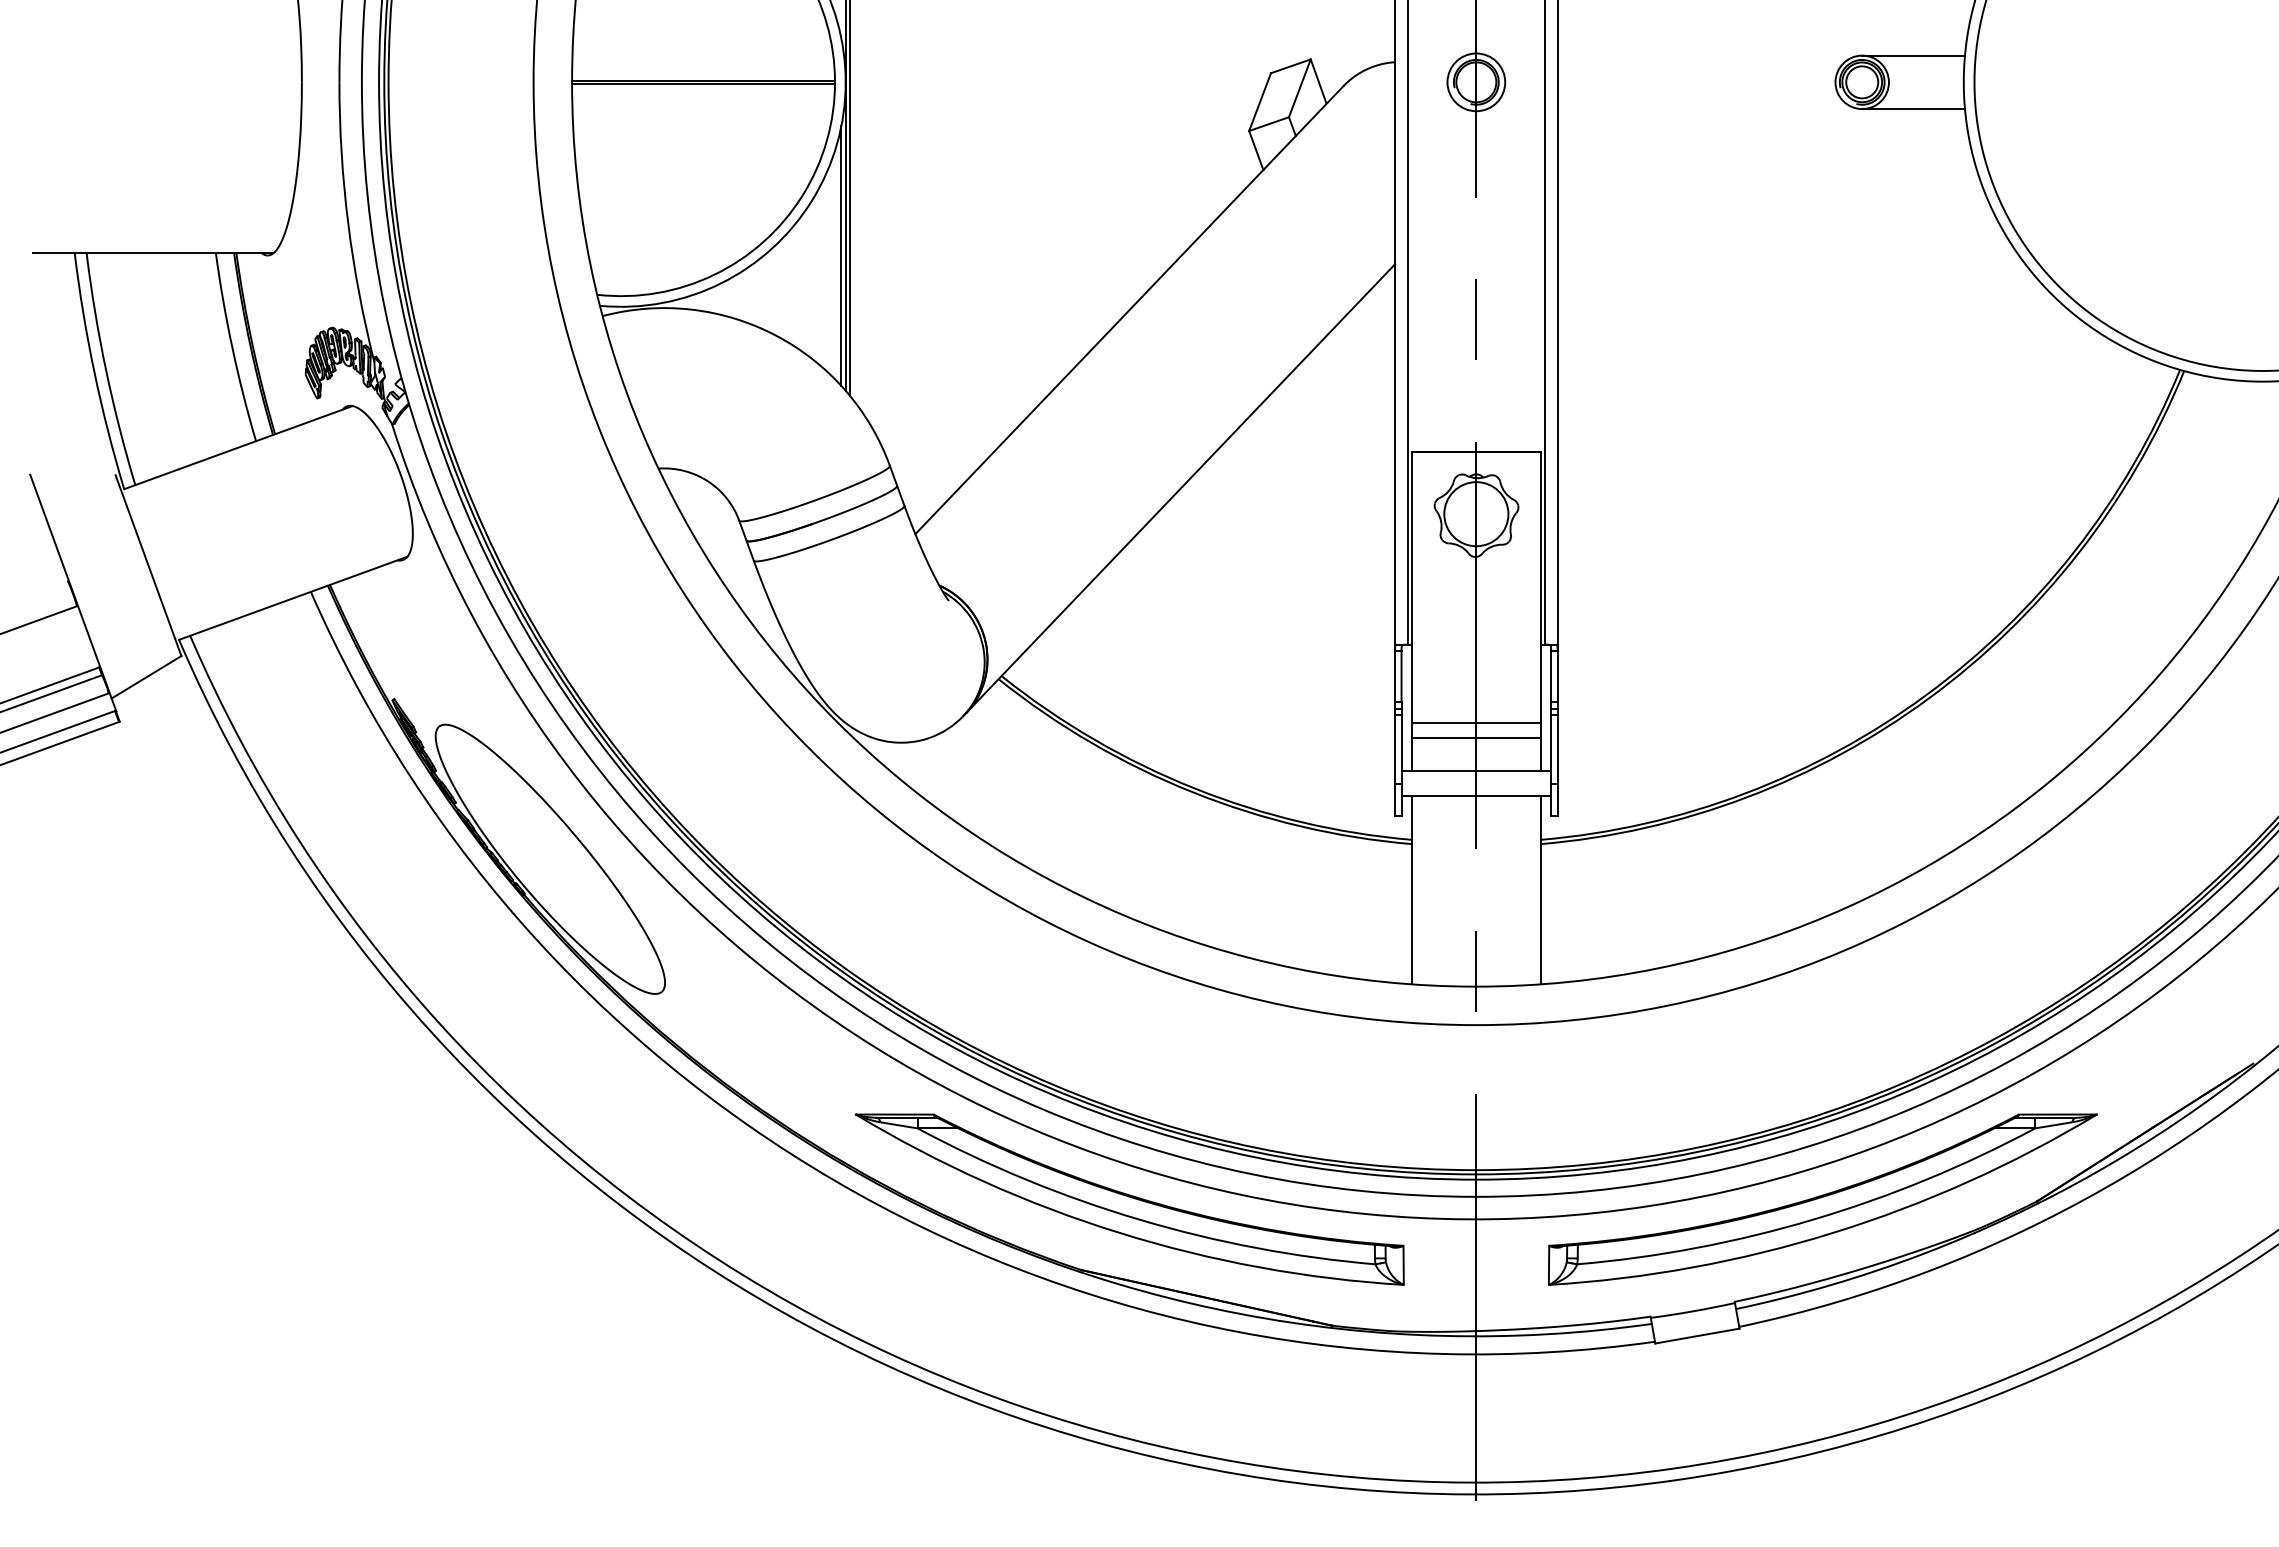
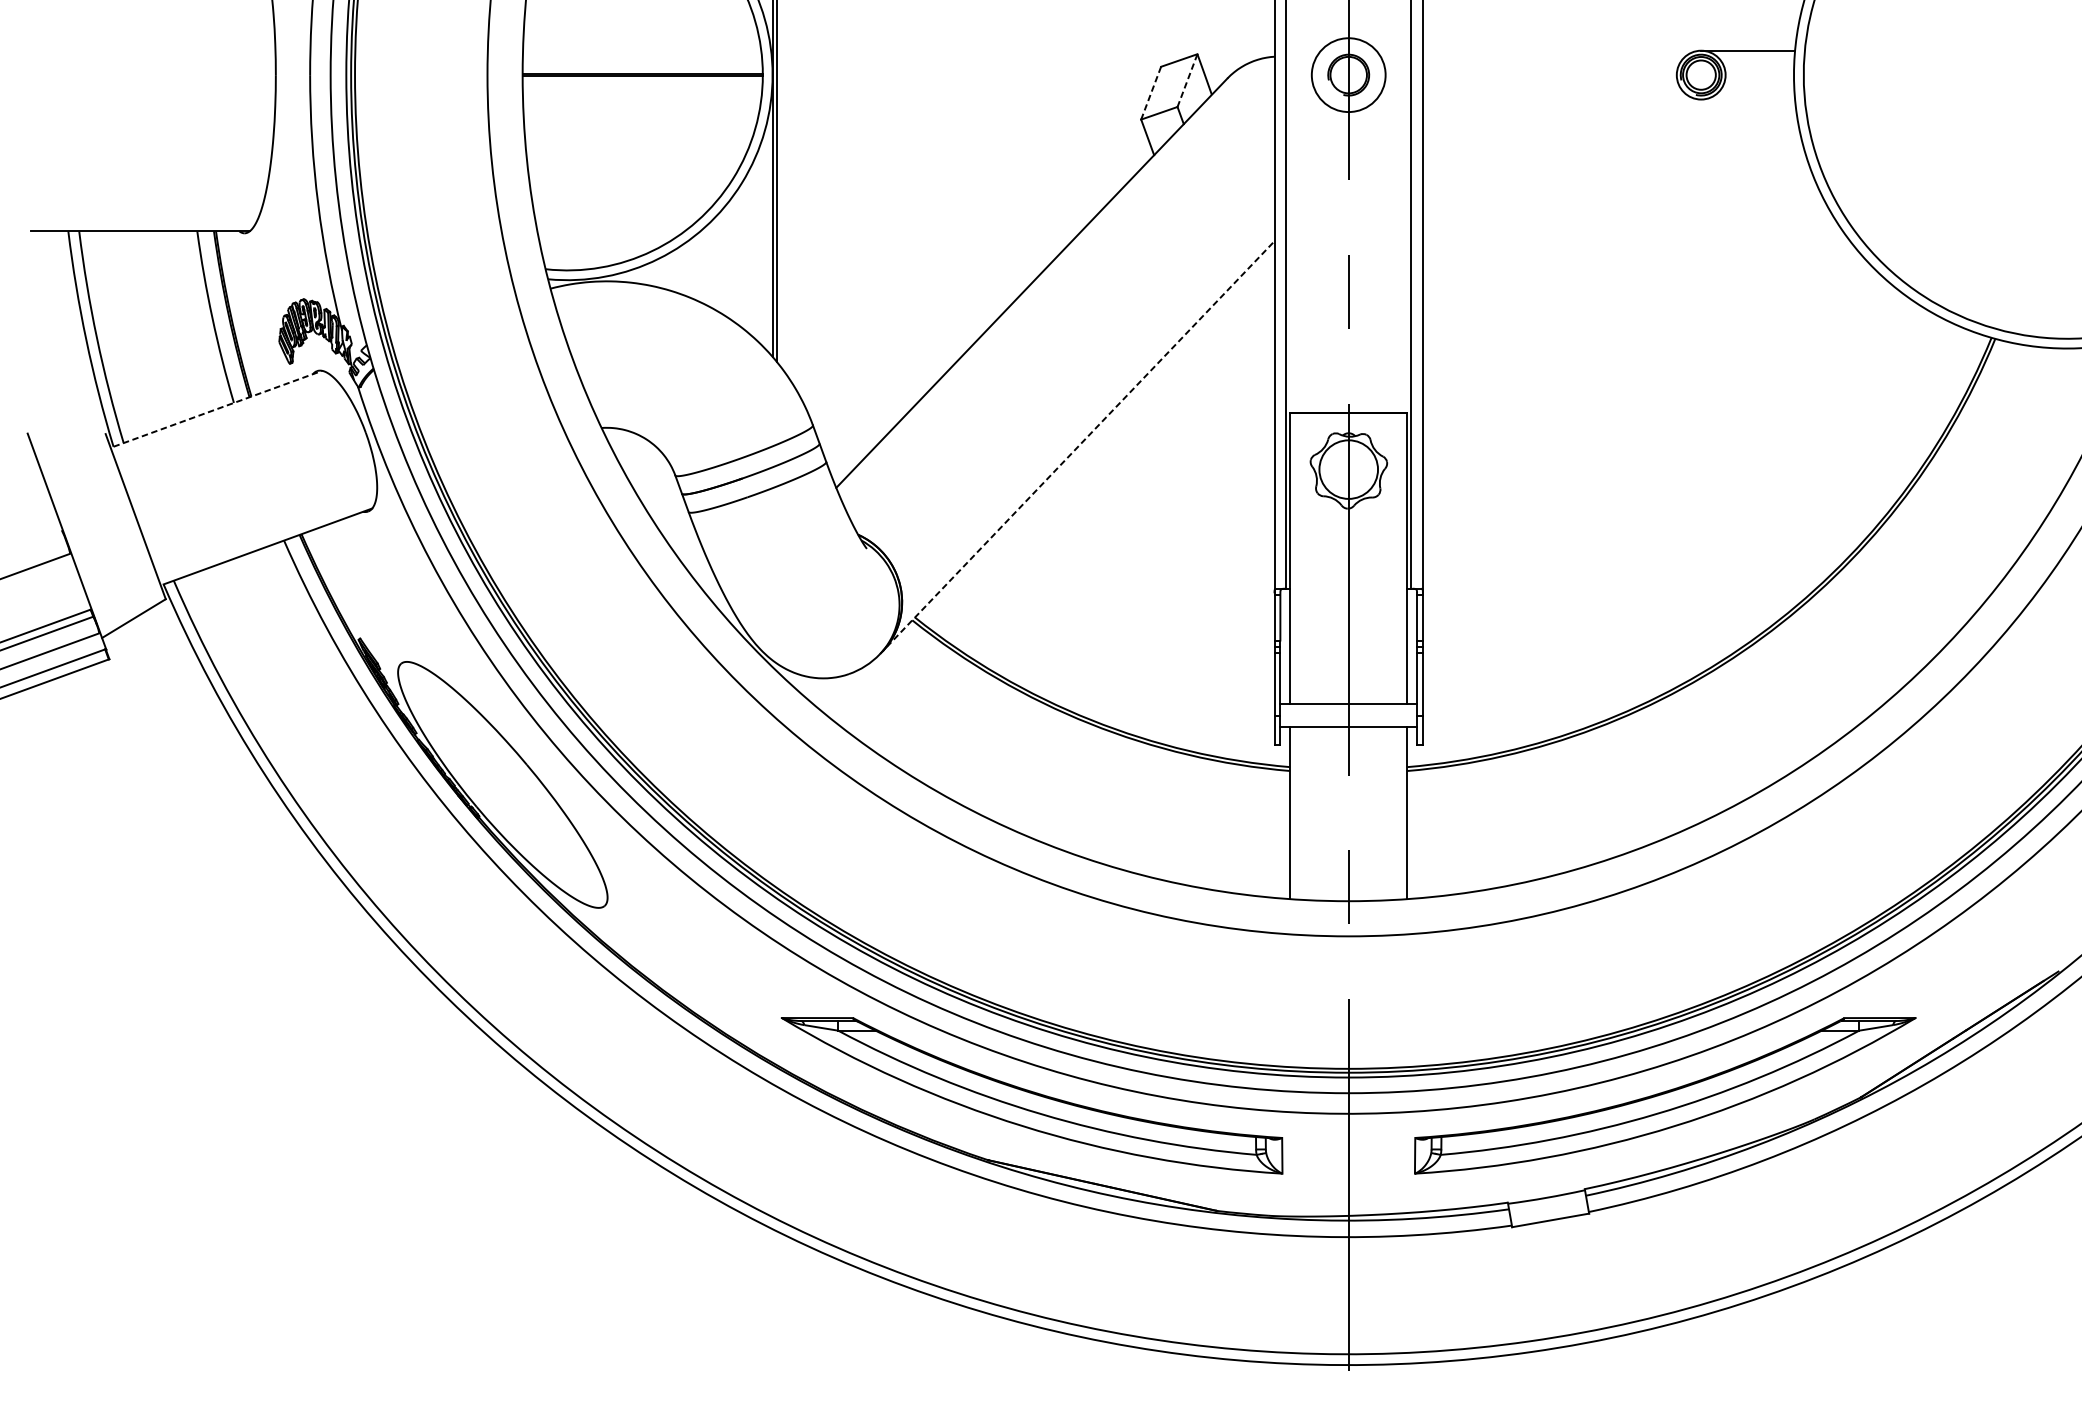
circle: (1476, 82) -> (1348, 75), size x1.4
line: (1299, 88) -> (1187, 80), solid -> dashed
line: (1260, 102) -> (1151, 93), solid -> dashed
line: (1913, 109) -> (1748, 99), removed
line: (841, 255) -> (768, 233), removed
line: (238, 447) -> (217, 408), solid -> dashed
line: (1179, 490) -> (1077, 447), solid -> dashed
line: (1476, 723) -> (1348, 660), removed
line: (1476, 738) -> (1348, 674), removed

